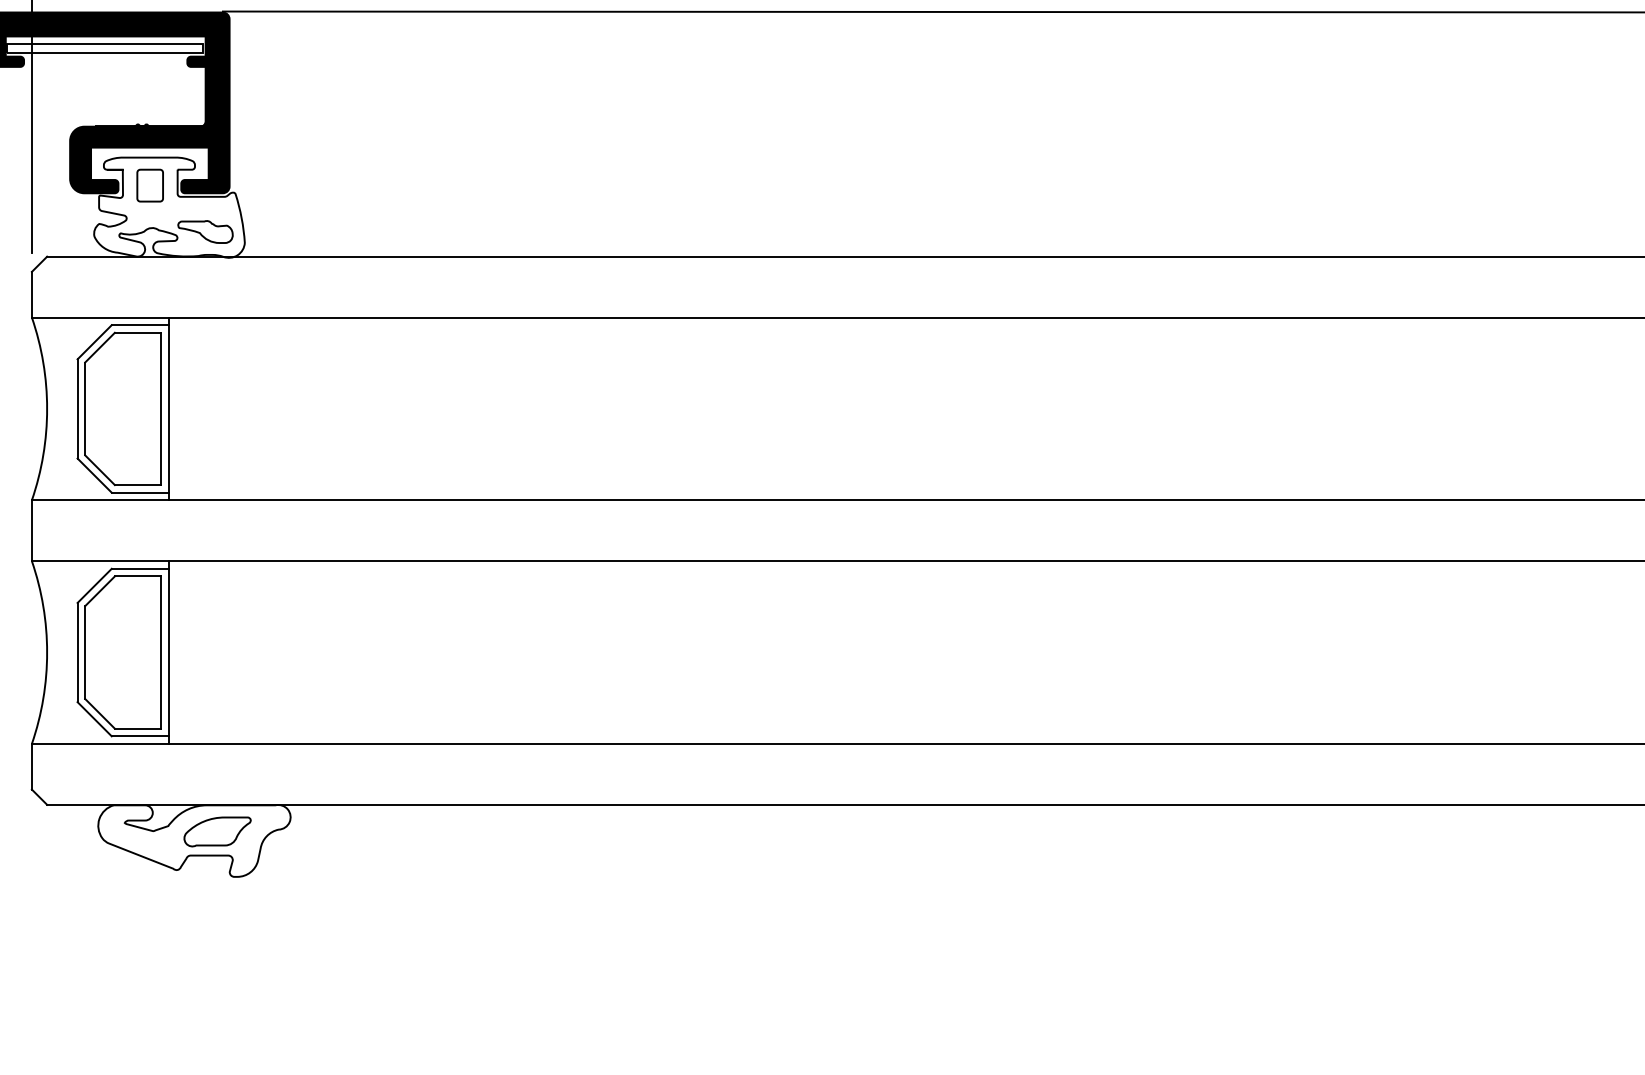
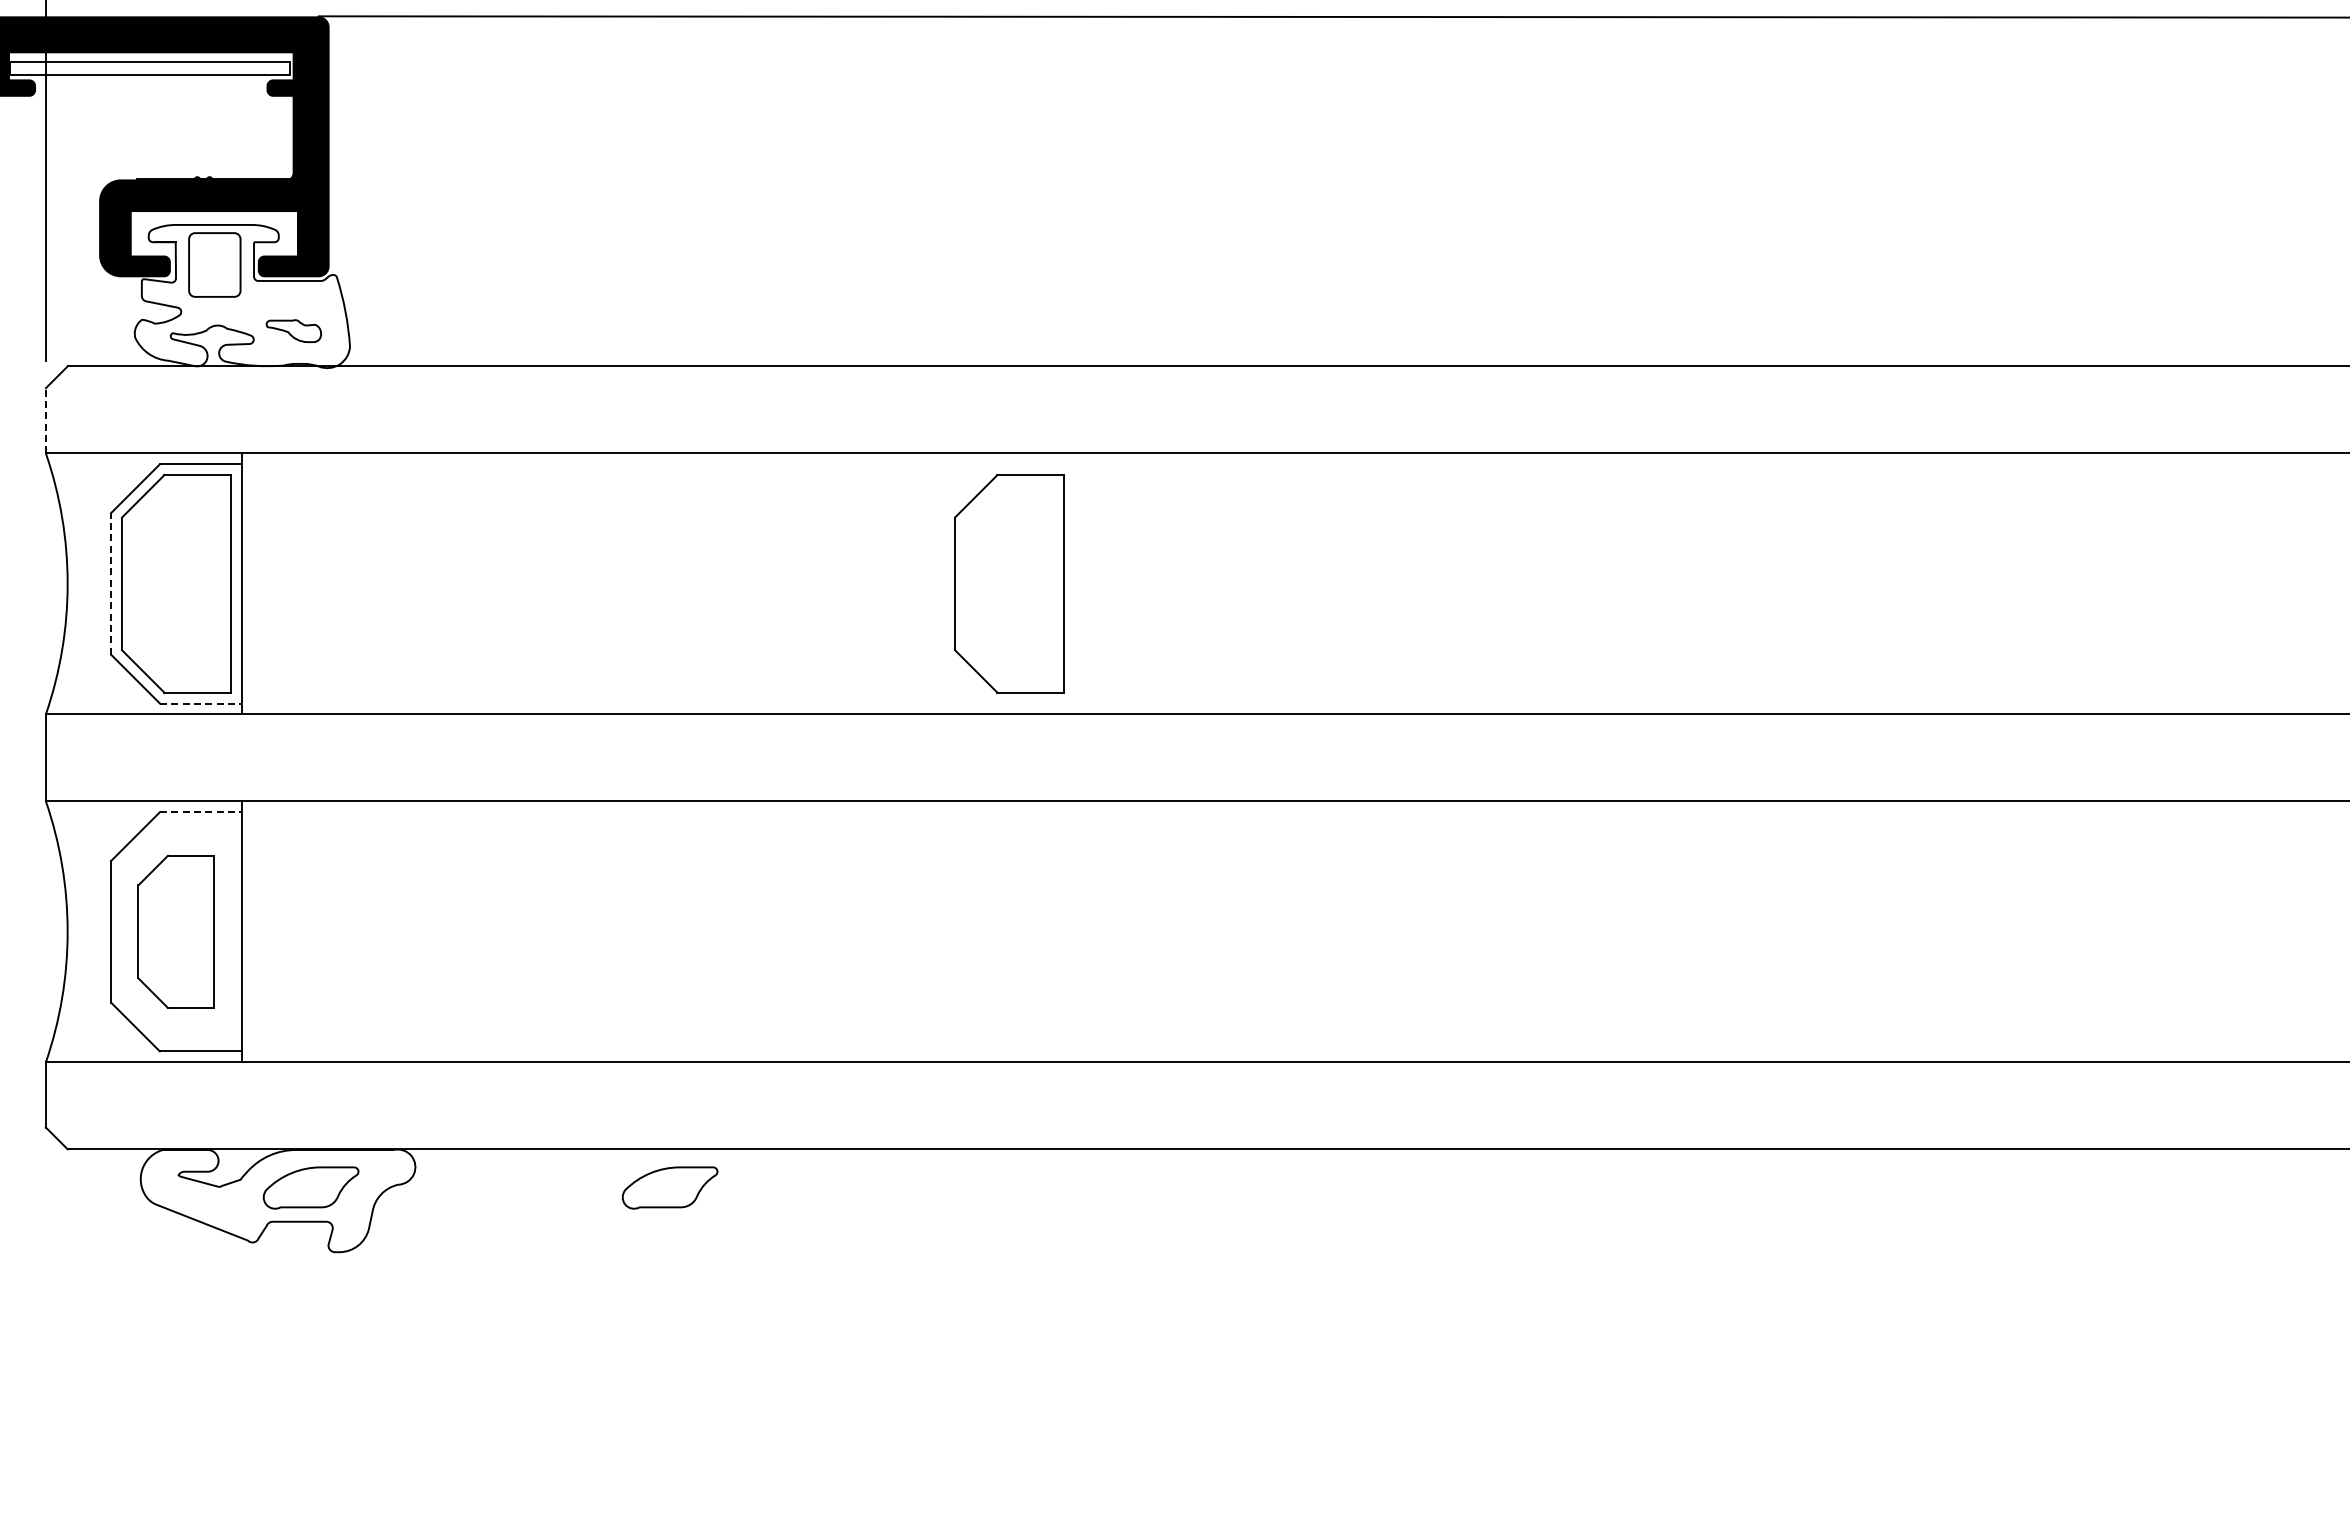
part: (149, 185) -> (214, 264), size x1.4
part: (205, 231) -> (293, 330), size x0.7
line: (31, 294) -> (45, 420), solid -> dashed
line: (77, 408) -> (111, 583), solid -> dashed
part: (706, 408) -> (1009, 583), added
line: (140, 492) -> (200, 703), solid -> dashed
line: (140, 569) -> (200, 812), solid -> dashed
part: (123, 652) -> (176, 931), size x0.7
part: (468, 831) -> (669, 1187), added

